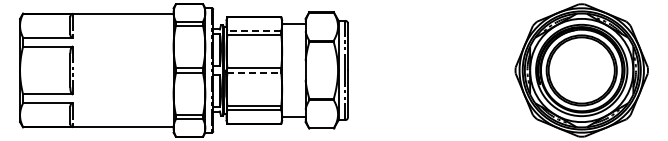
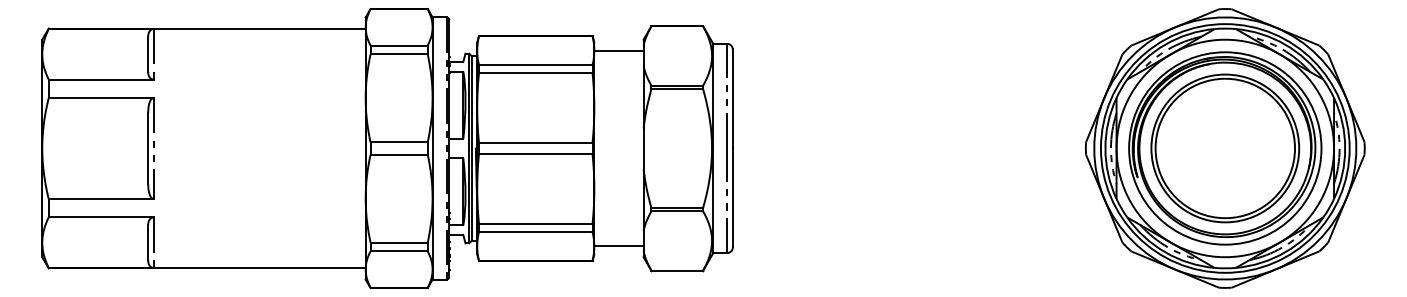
line: (254, 30) -> (536, 64), dashed -> solid
line: (254, 73) -> (536, 154), dashed -> solid

